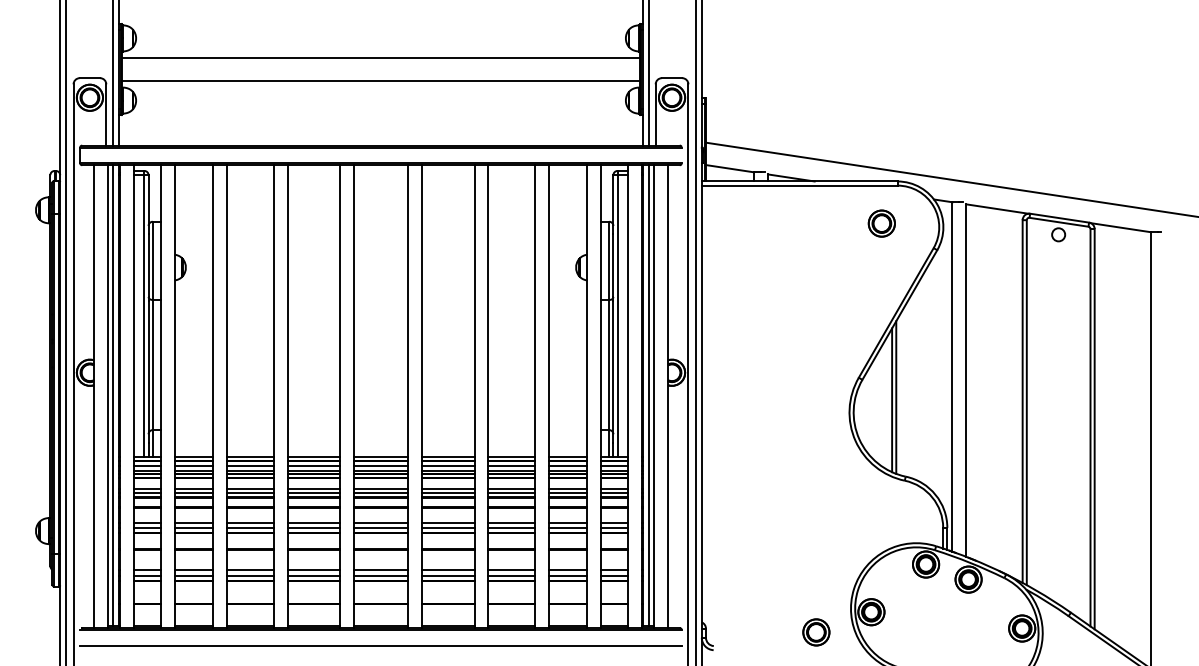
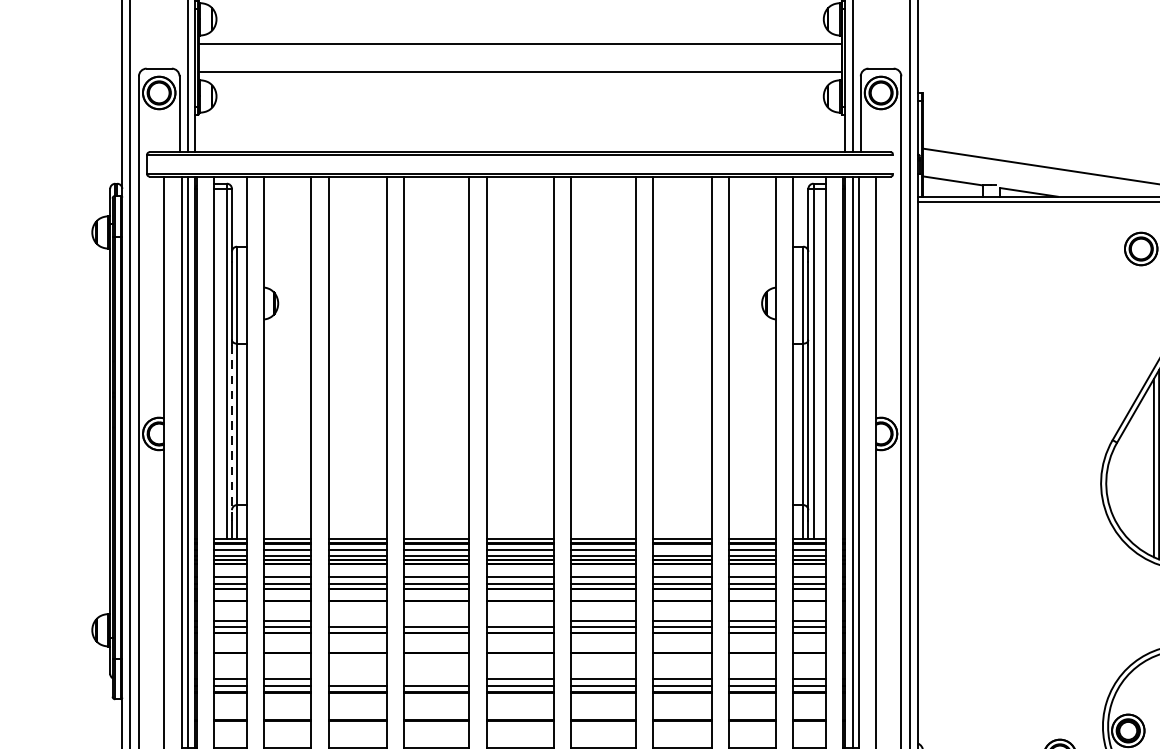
line: (148, 372) -> (231, 433), solid -> dashed
line: (511, 466) -> (681, 550), removed
line: (249, 523) -> (357, 620), removed
line: (313, 523) -> (436, 620), removed
line: (380, 523) -> (519, 620), removed
line: (249, 570) -> (357, 679), removed
line: (313, 570) -> (436, 679), removed

